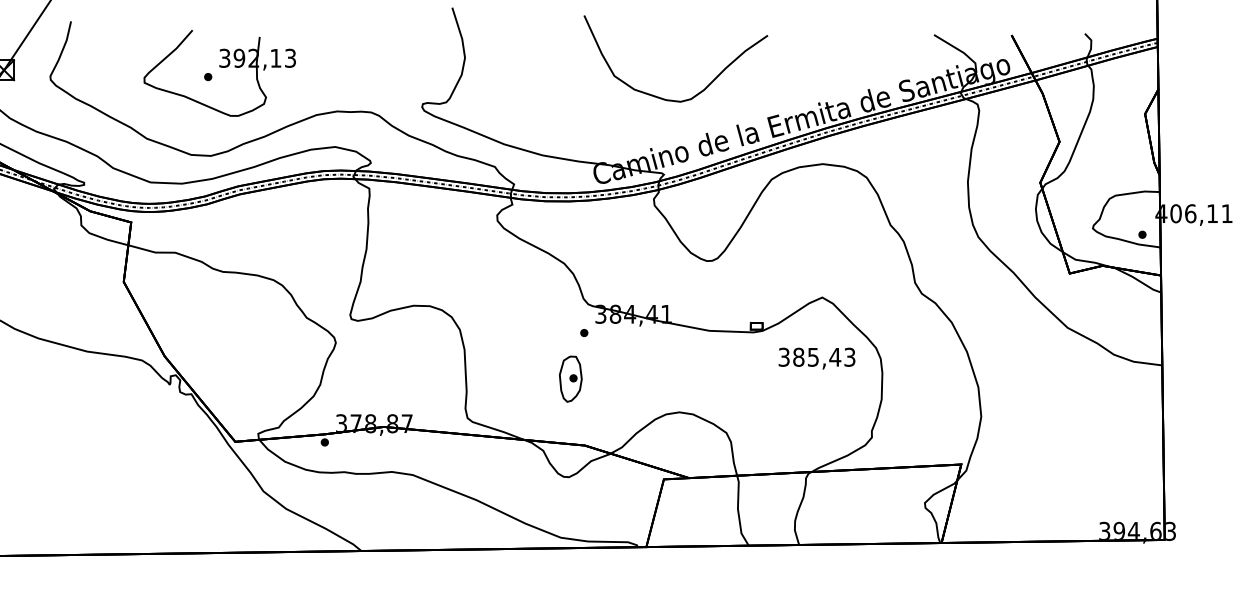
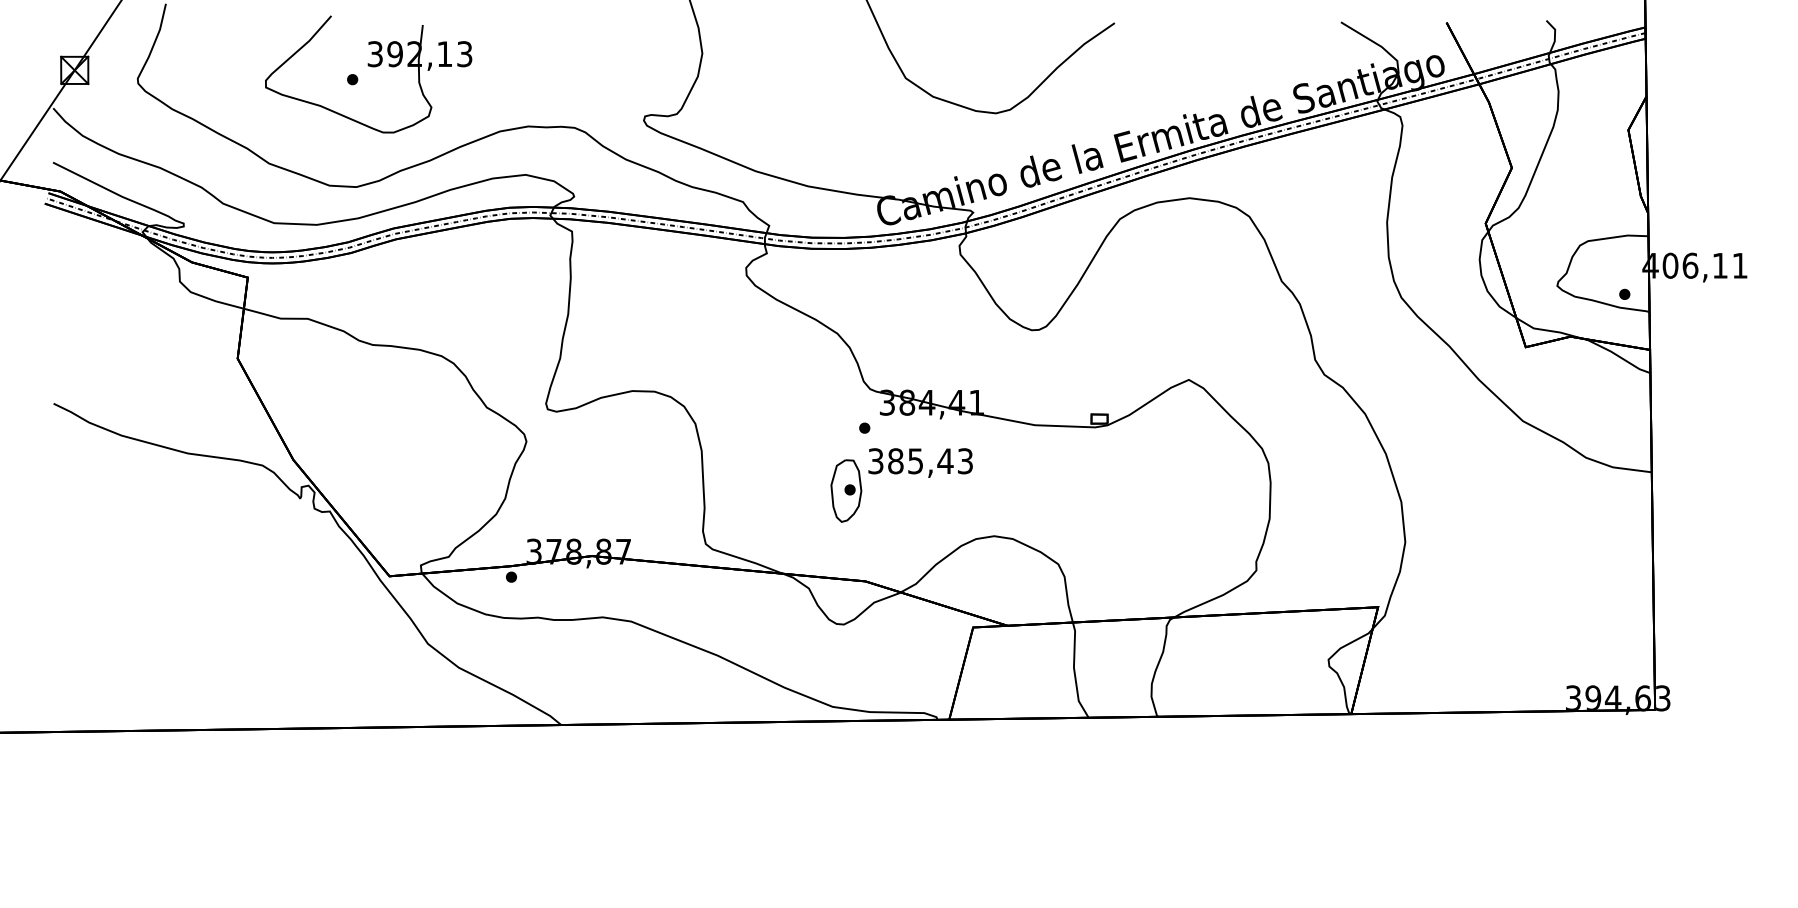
text: (816, 358) -> (920, 462), moved

